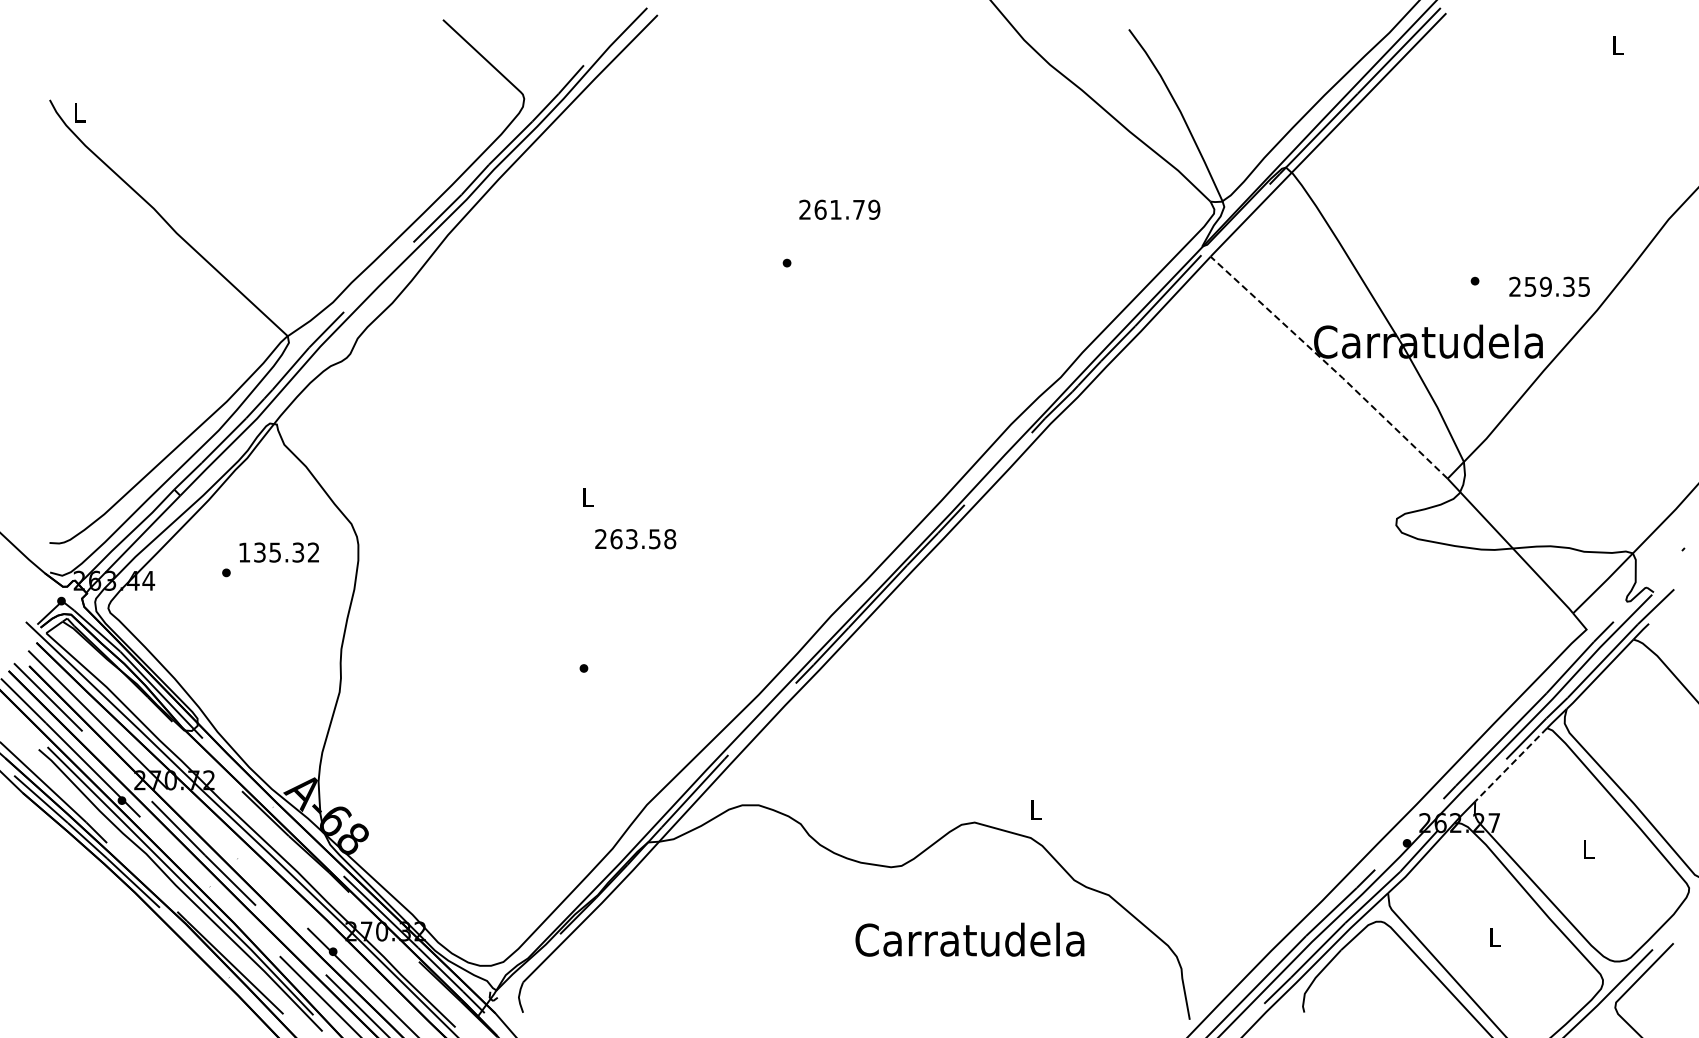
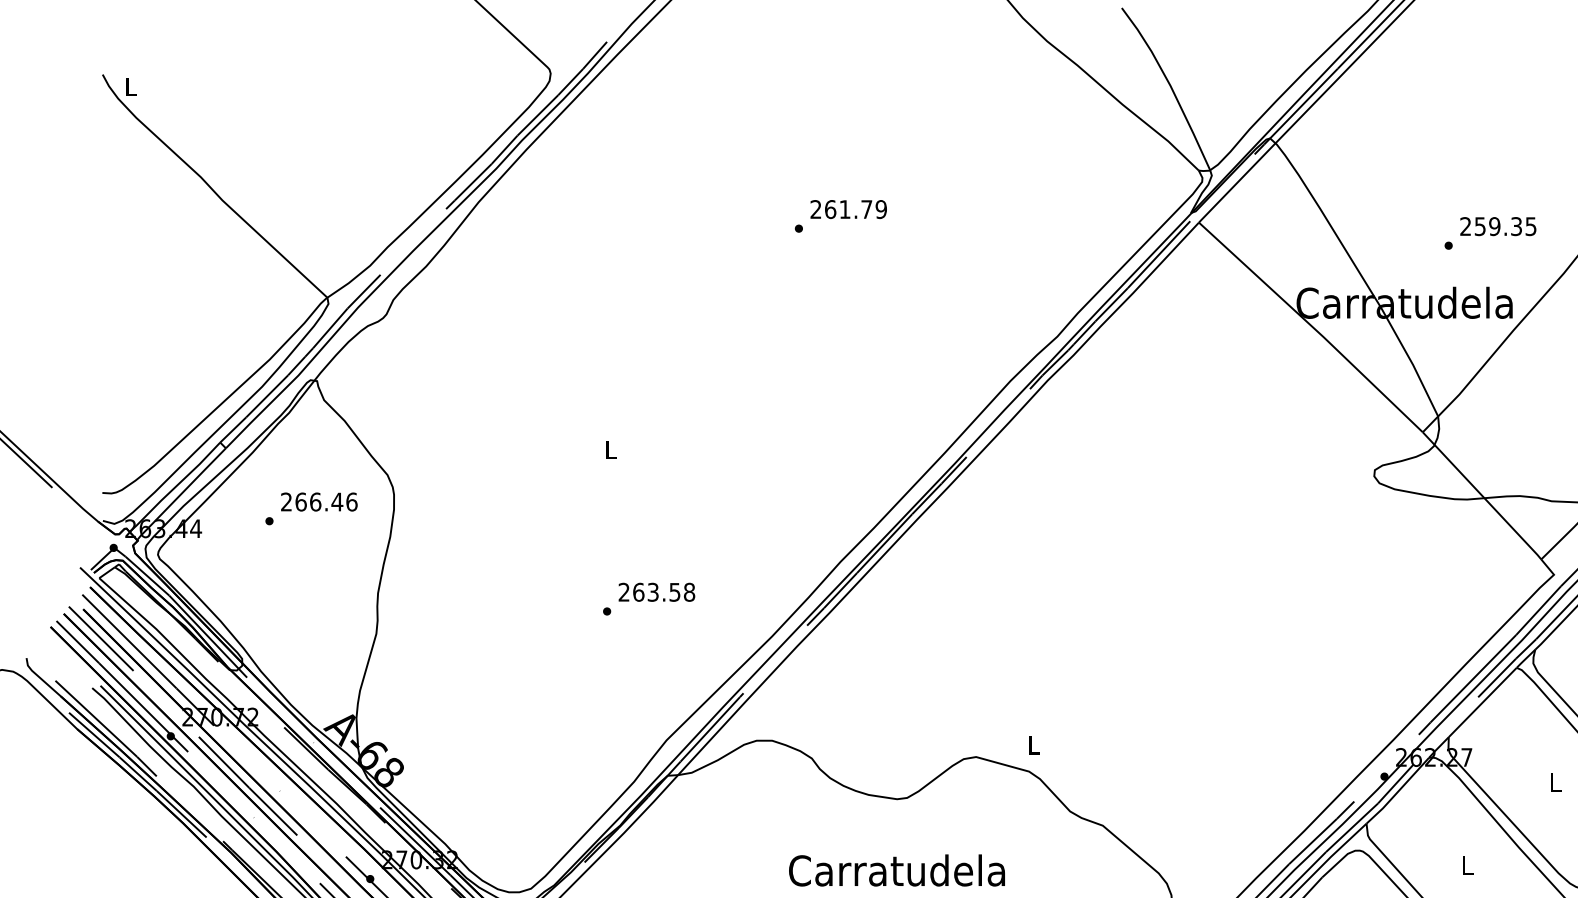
text: (839, 209) -> (848, 209), moved
text: (1549, 286) -> (1498, 226), moved
line: (1330, 366) -> (1312, 326), dashed -> solid
text: (635, 539) -> (656, 592), moved
text: (278, 552) -> (318, 501), 135.32 -> 266.46
line: (1510, 765) -> (1482, 703), dashed -> solid
text: (969, 939) -> (896, 870), moved

